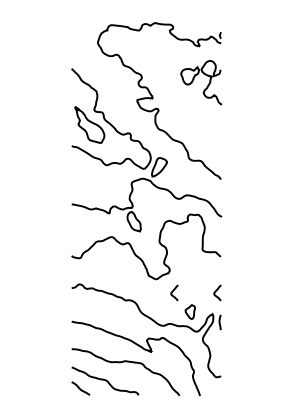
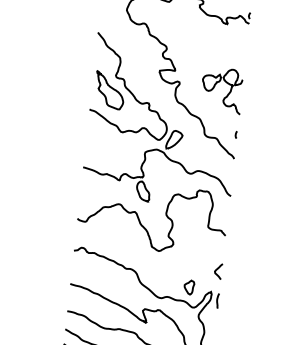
part: (206, 86) -> (226, 94), moved
curve: (220, 155) -> (236, 135), added
curve: (173, 291) -> (174, 265), removed

